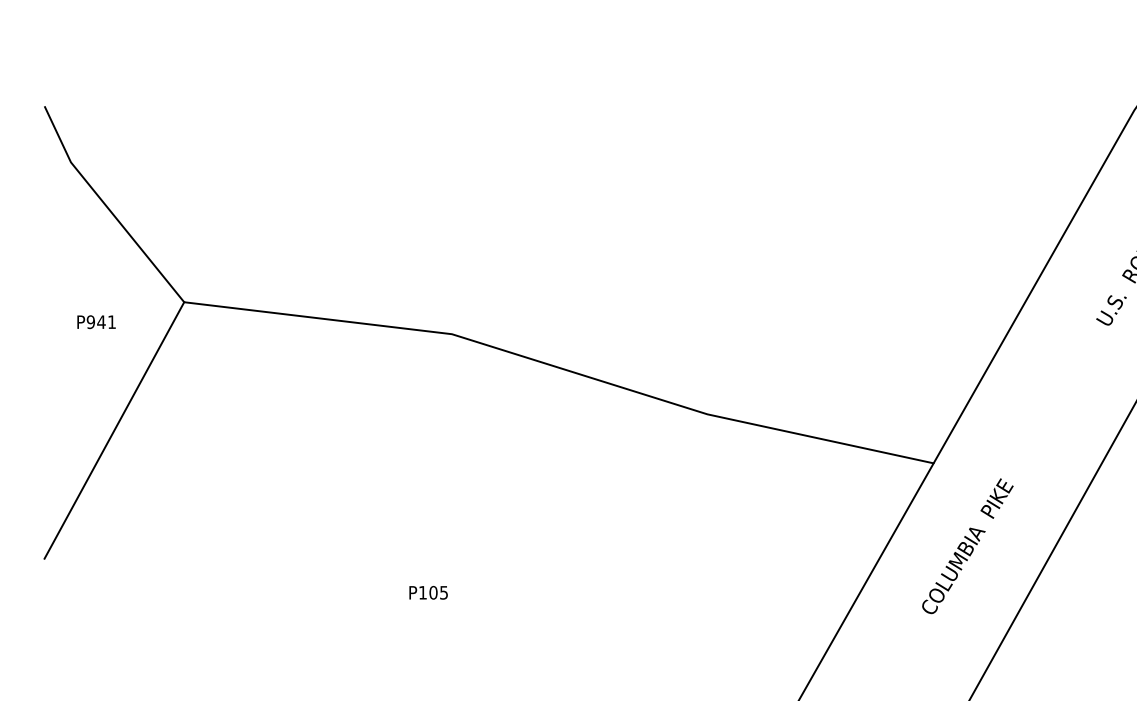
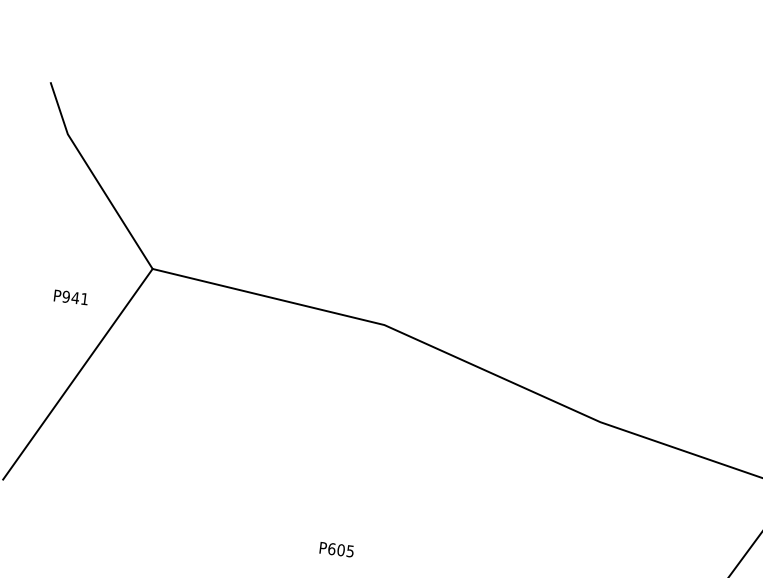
text: (96, 322) -> (71, 297), moved
text: (423, 592) -> (332, 548), P105 -> P605

